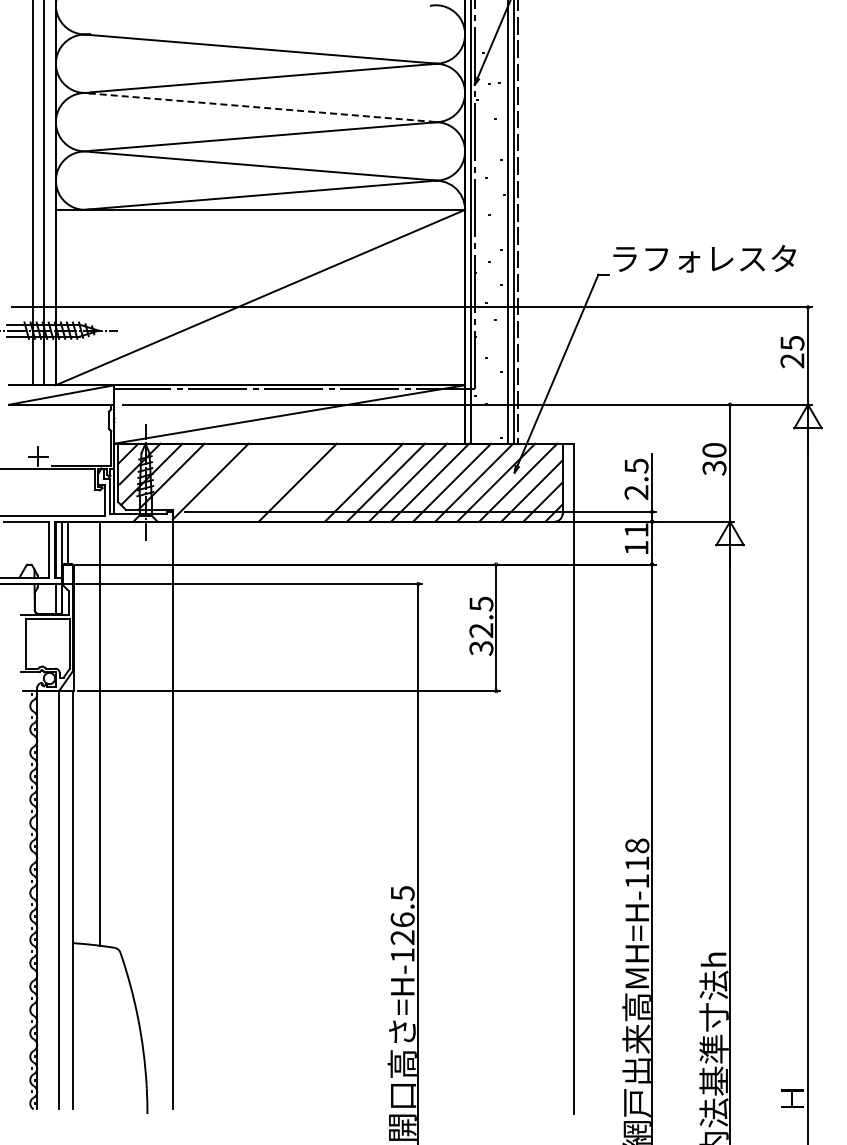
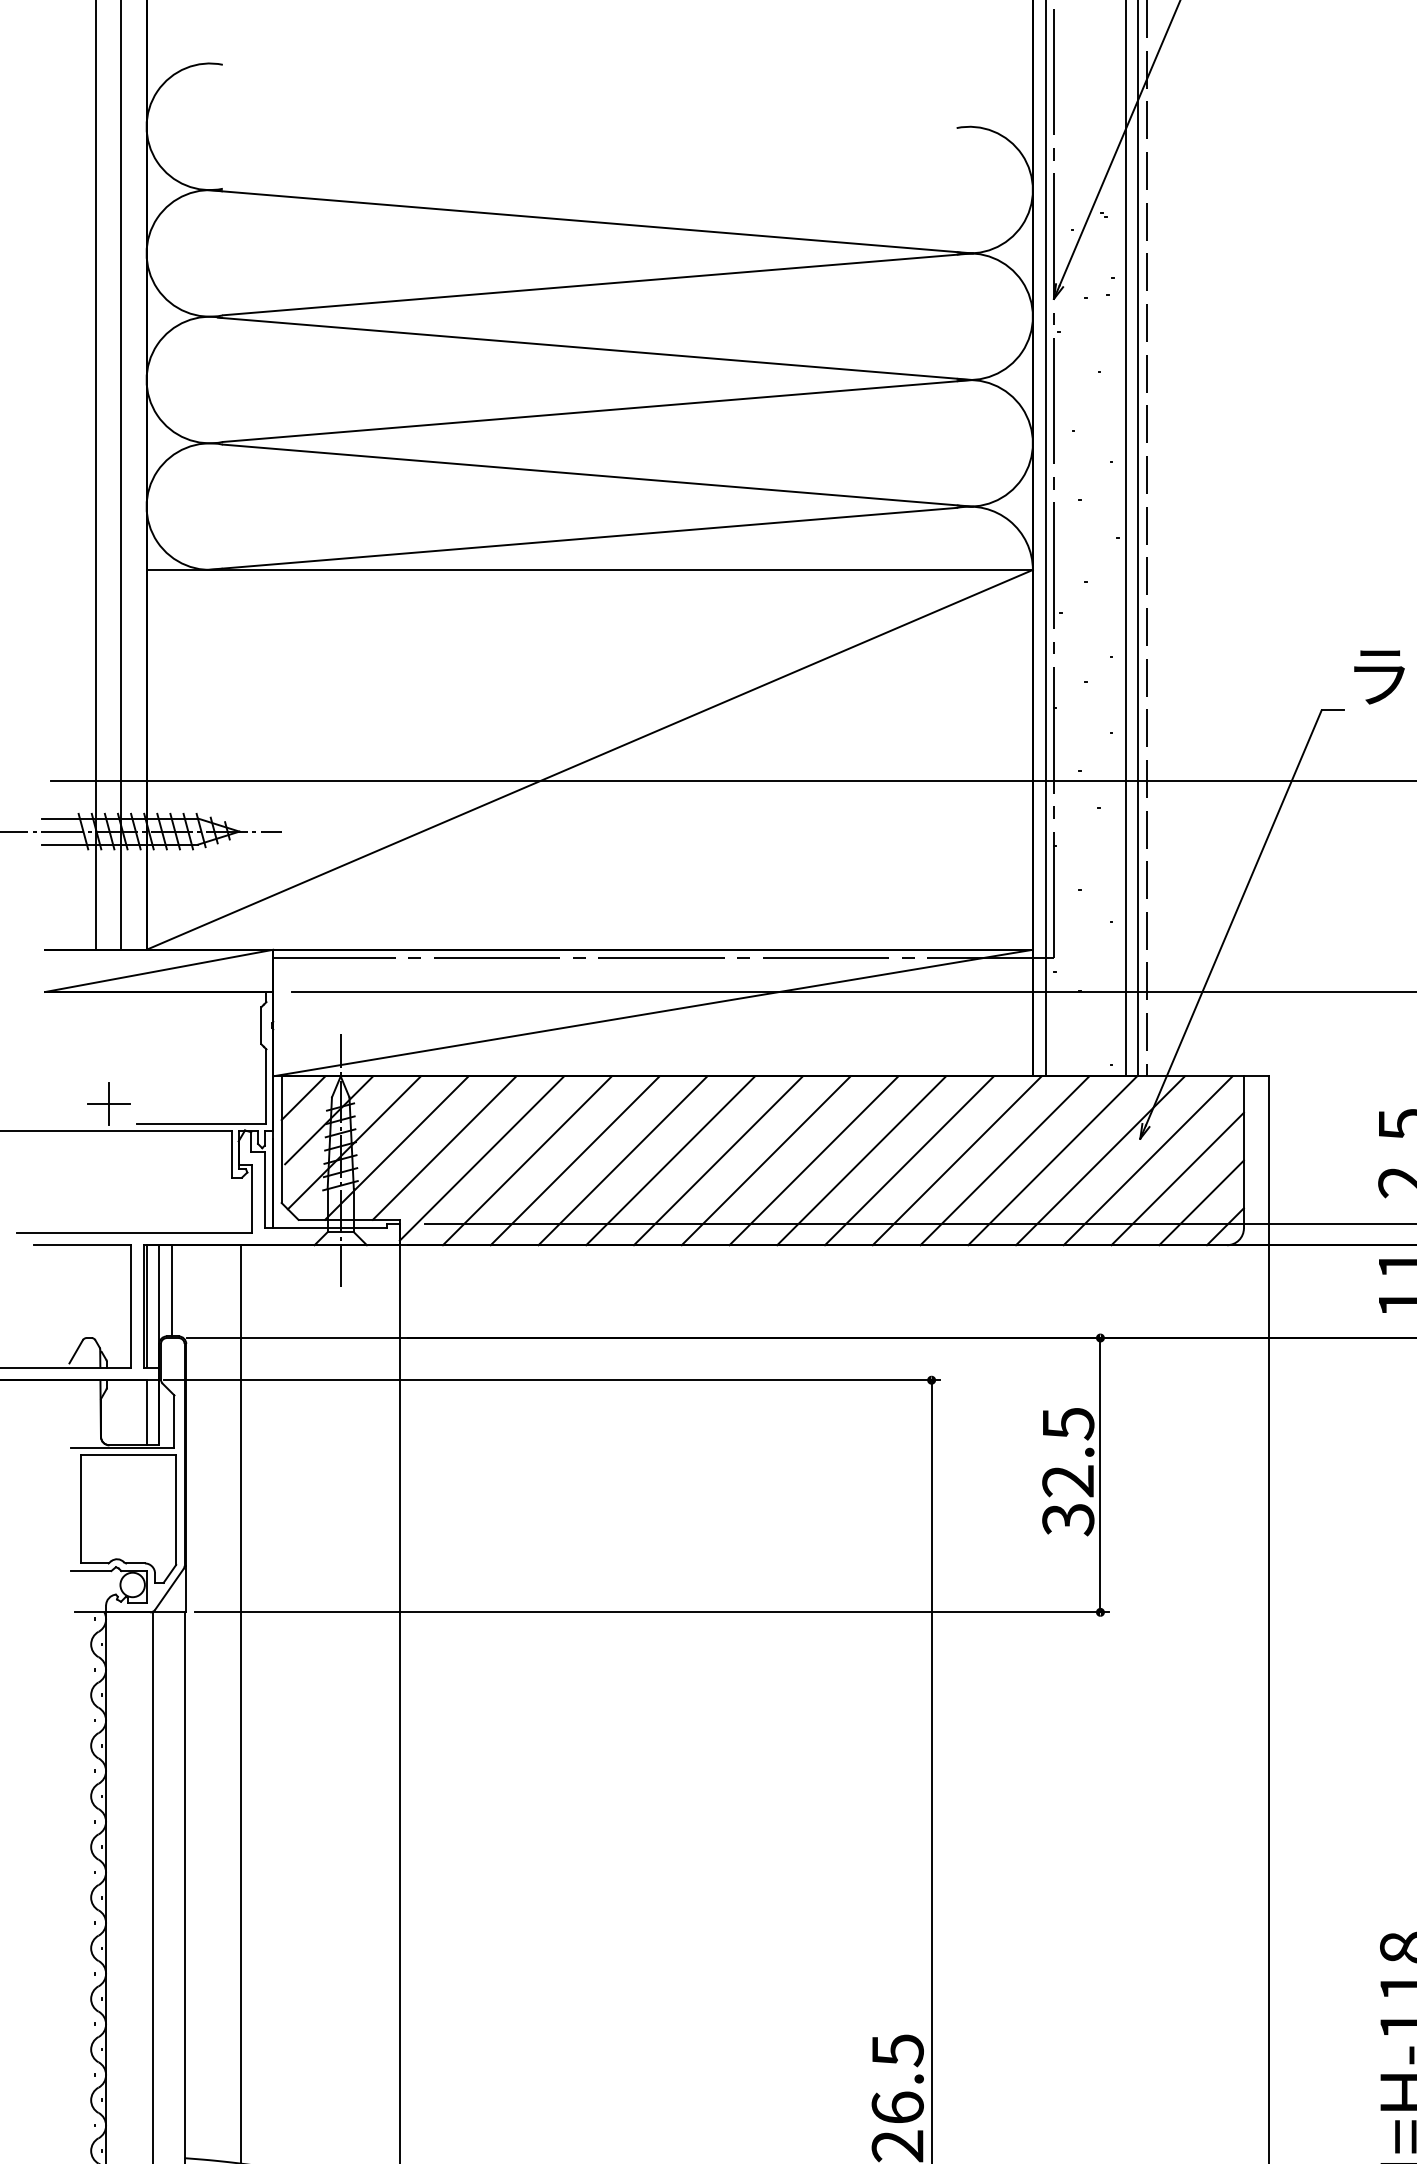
line: (263, 107) -> (596, 348), dashed -> solid
line: (193, 476) -> (444, 1147), added
line: (231, 482) -> (526, 1160), added
line: (253, 482) -> (574, 1160), added
line: (275, 482) -> (622, 1160), added
line: (319, 482) -> (717, 1160), added
line: (341, 482) -> (765, 1160), added

